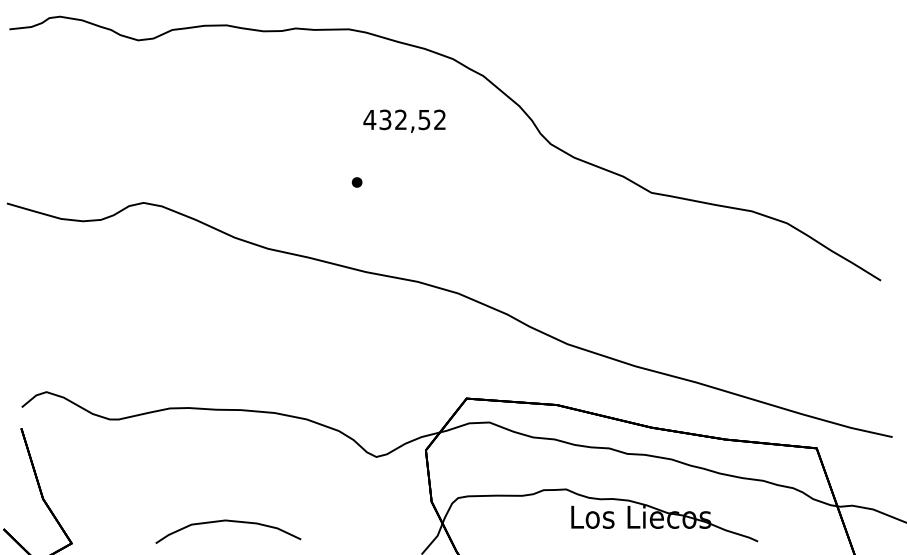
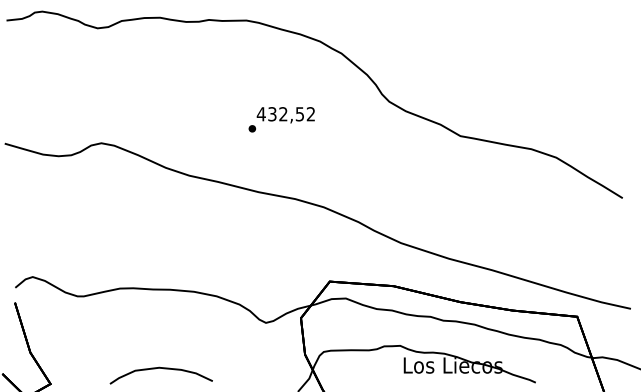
text: (404, 120) -> (285, 114), moved

